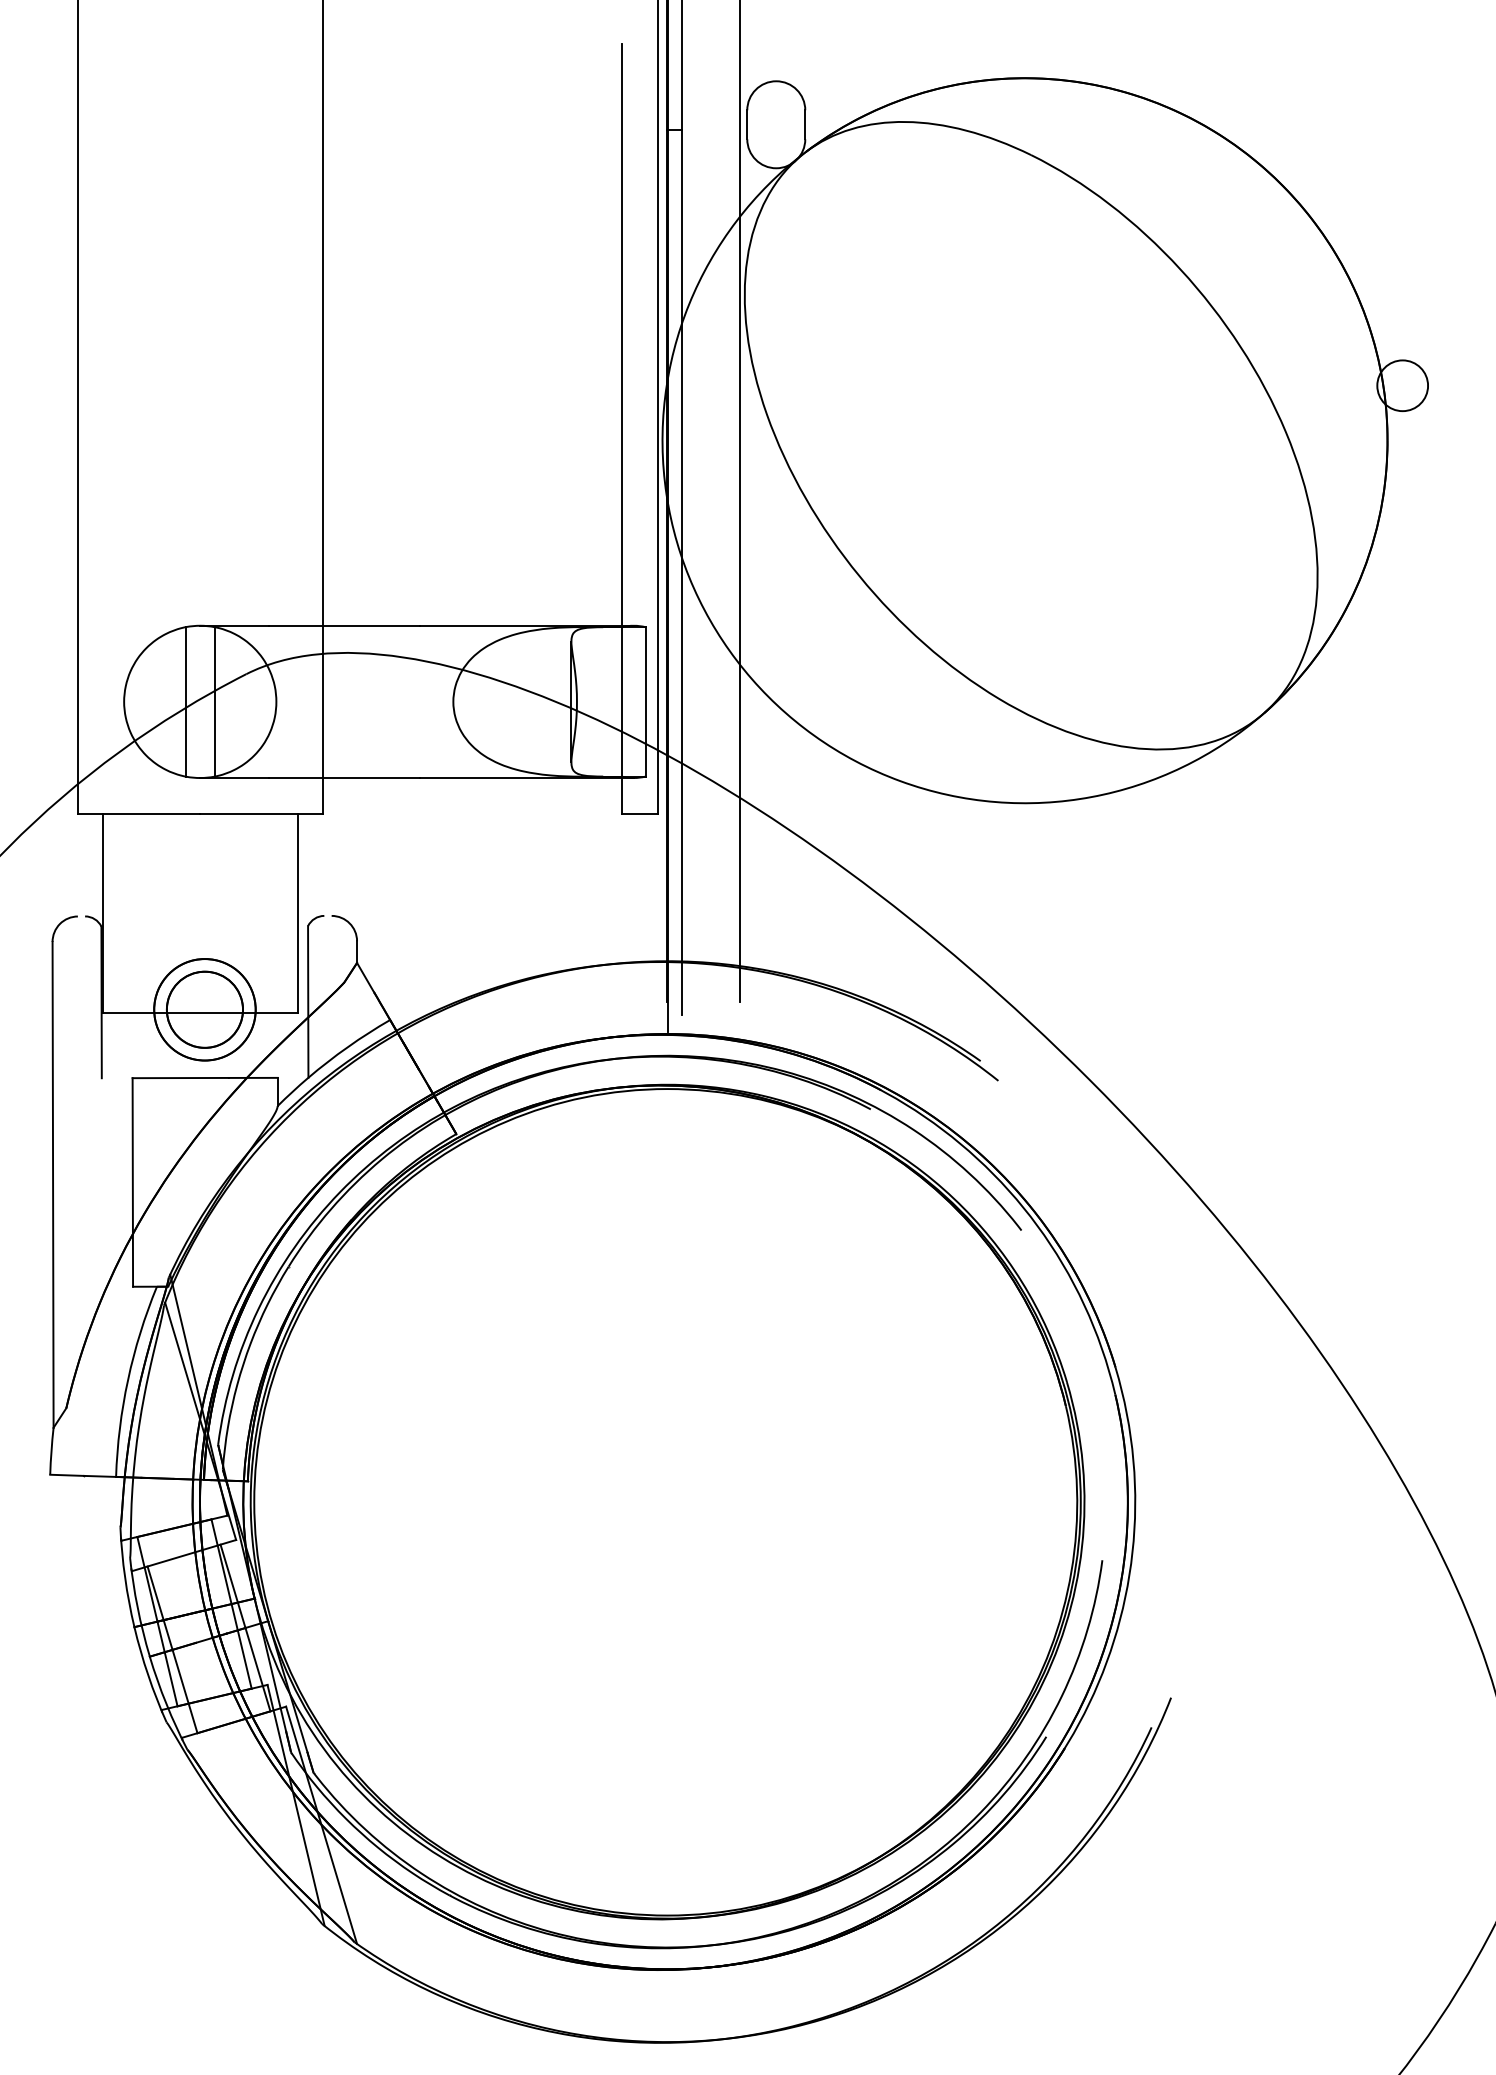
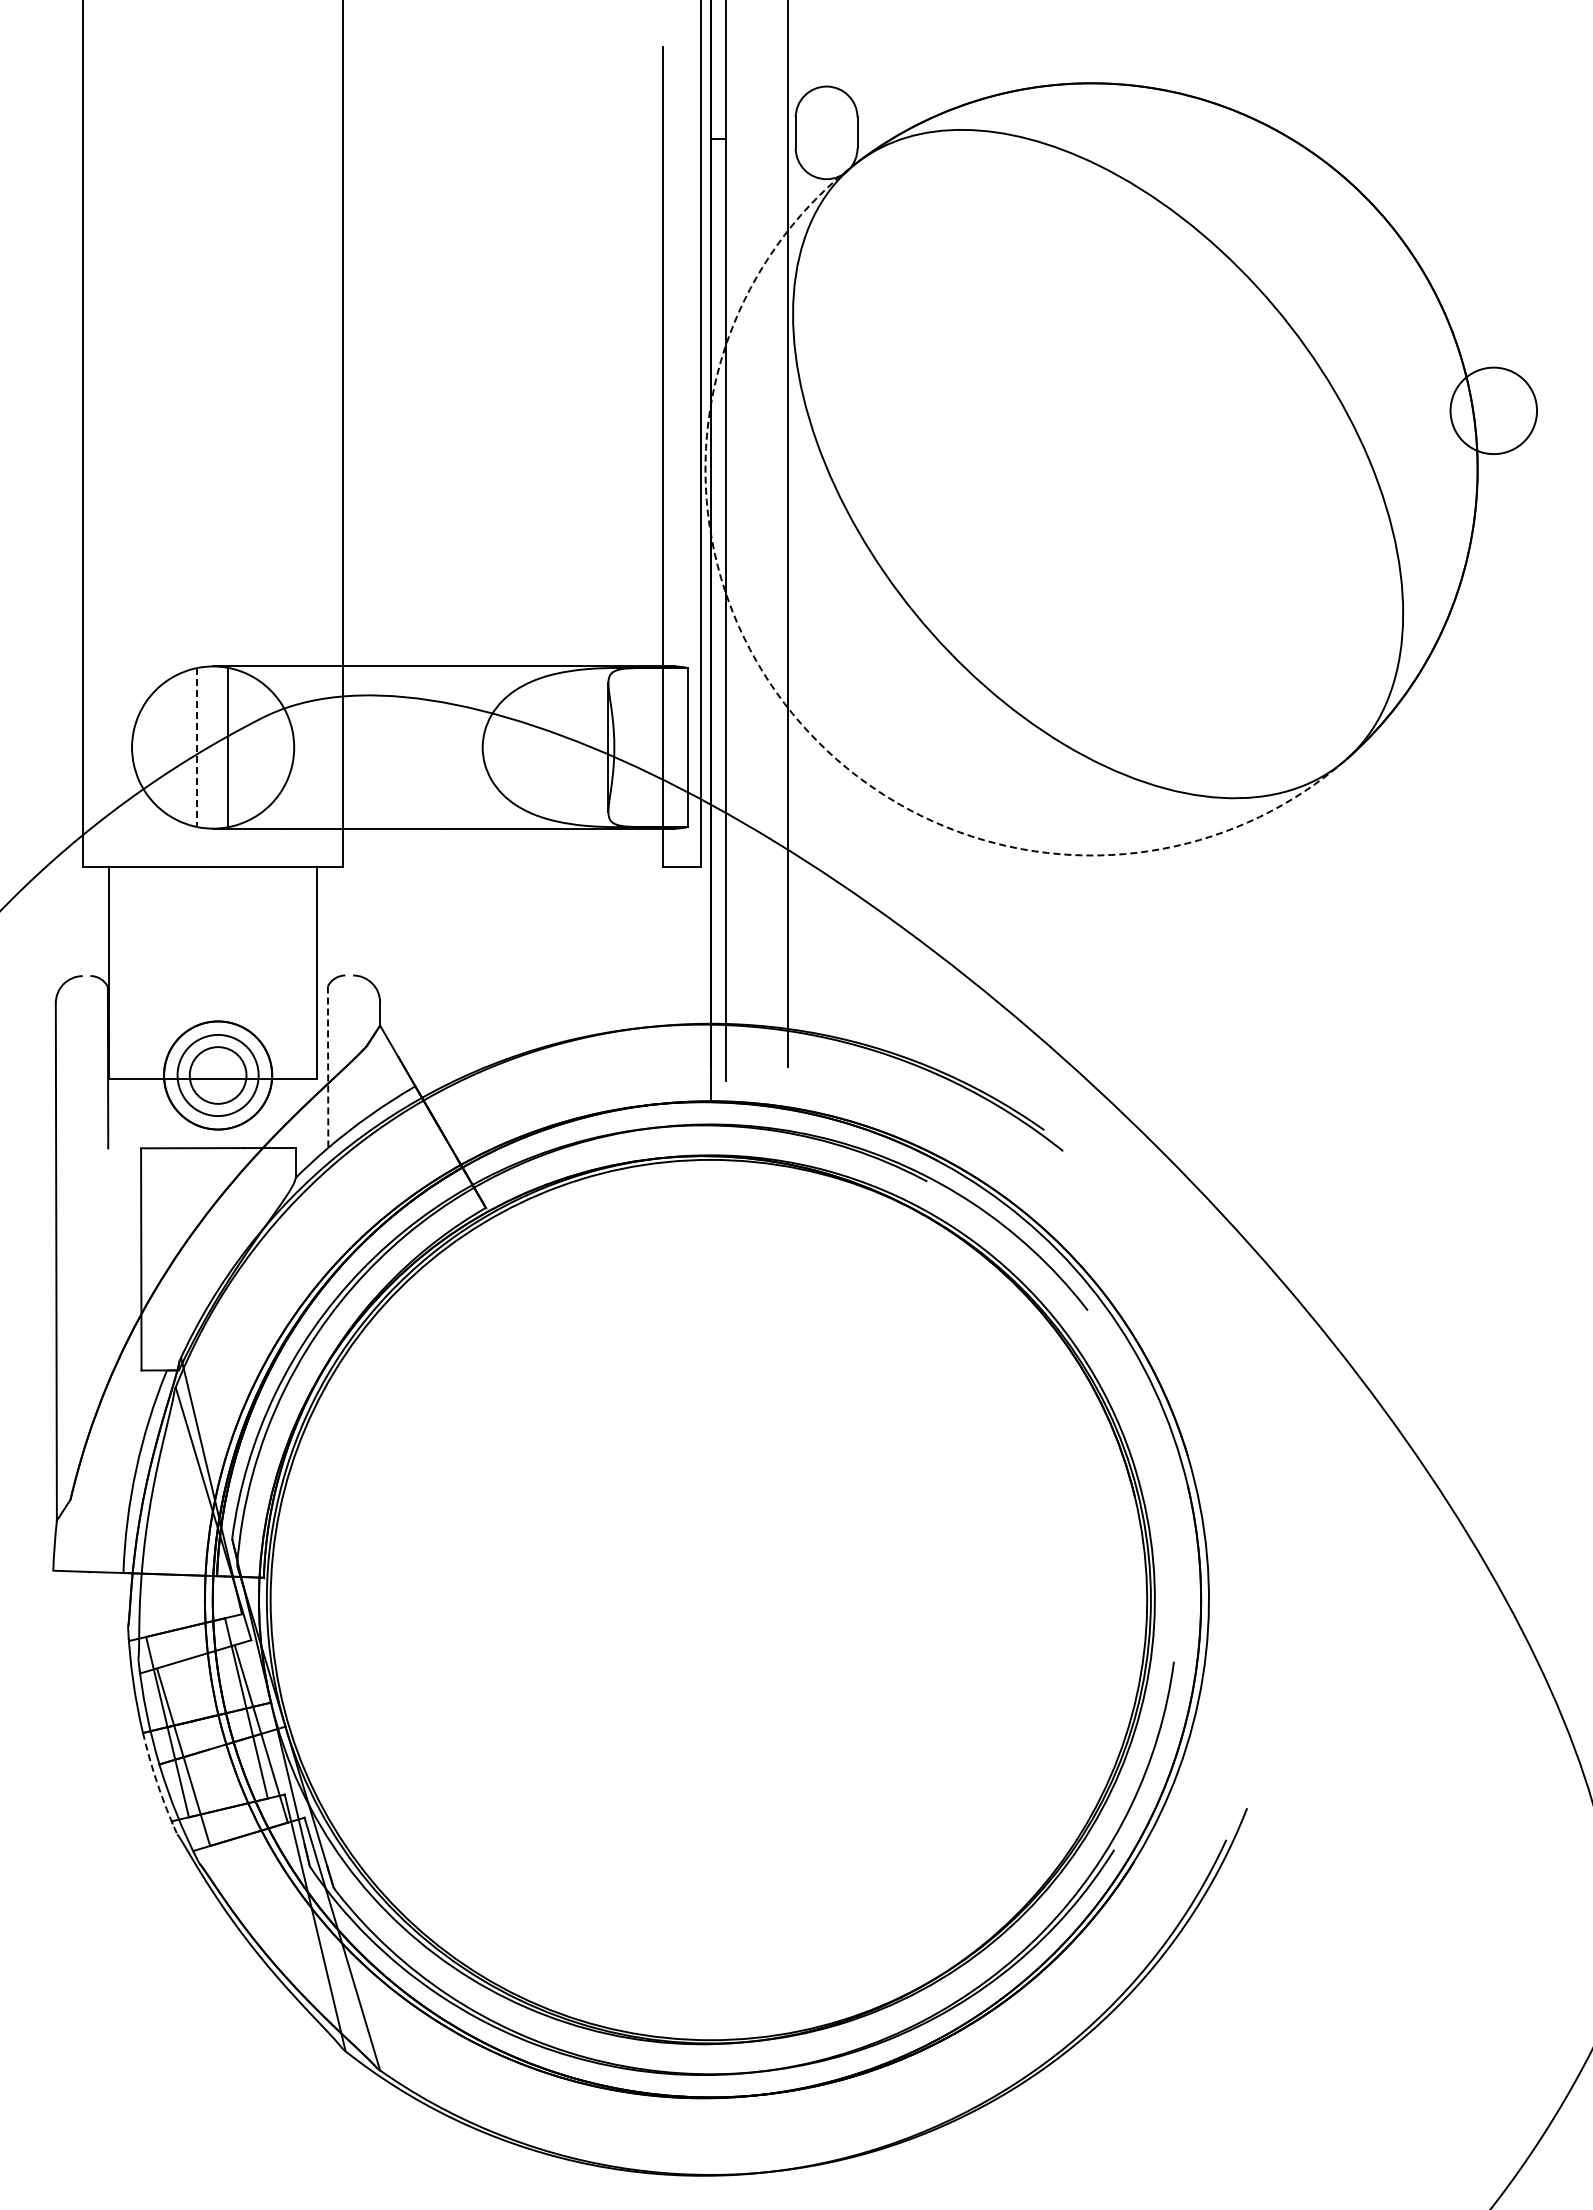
circle: (1402, 385) -> (1493, 410), size x1.6
arc: (744, 669) -> (792, 713), solid -> dashed
line: (185, 701) -> (197, 747), solid -> dashed
line: (308, 1002) -> (328, 1067), solid -> dashed
circle: (204, 1009) -> (217, 1075), size x0.7
arc: (148, 1675) -> (157, 1784), solid -> dashed

